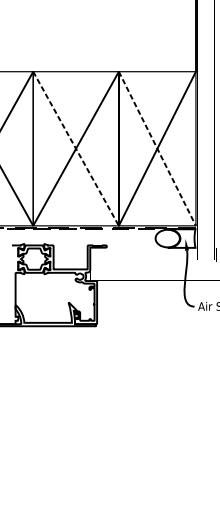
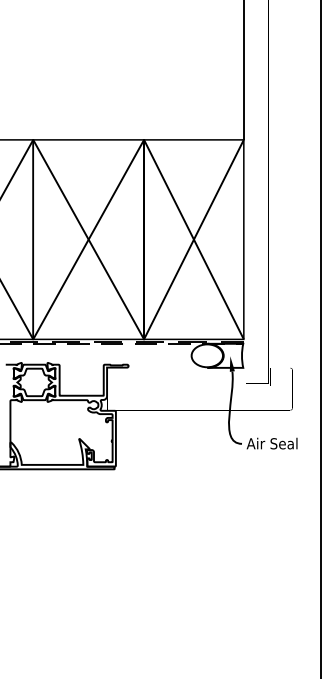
line: (157, 148) -> (193, 239), dashed -> solid
line: (75, 149) -> (88, 240), dashed -> solid

